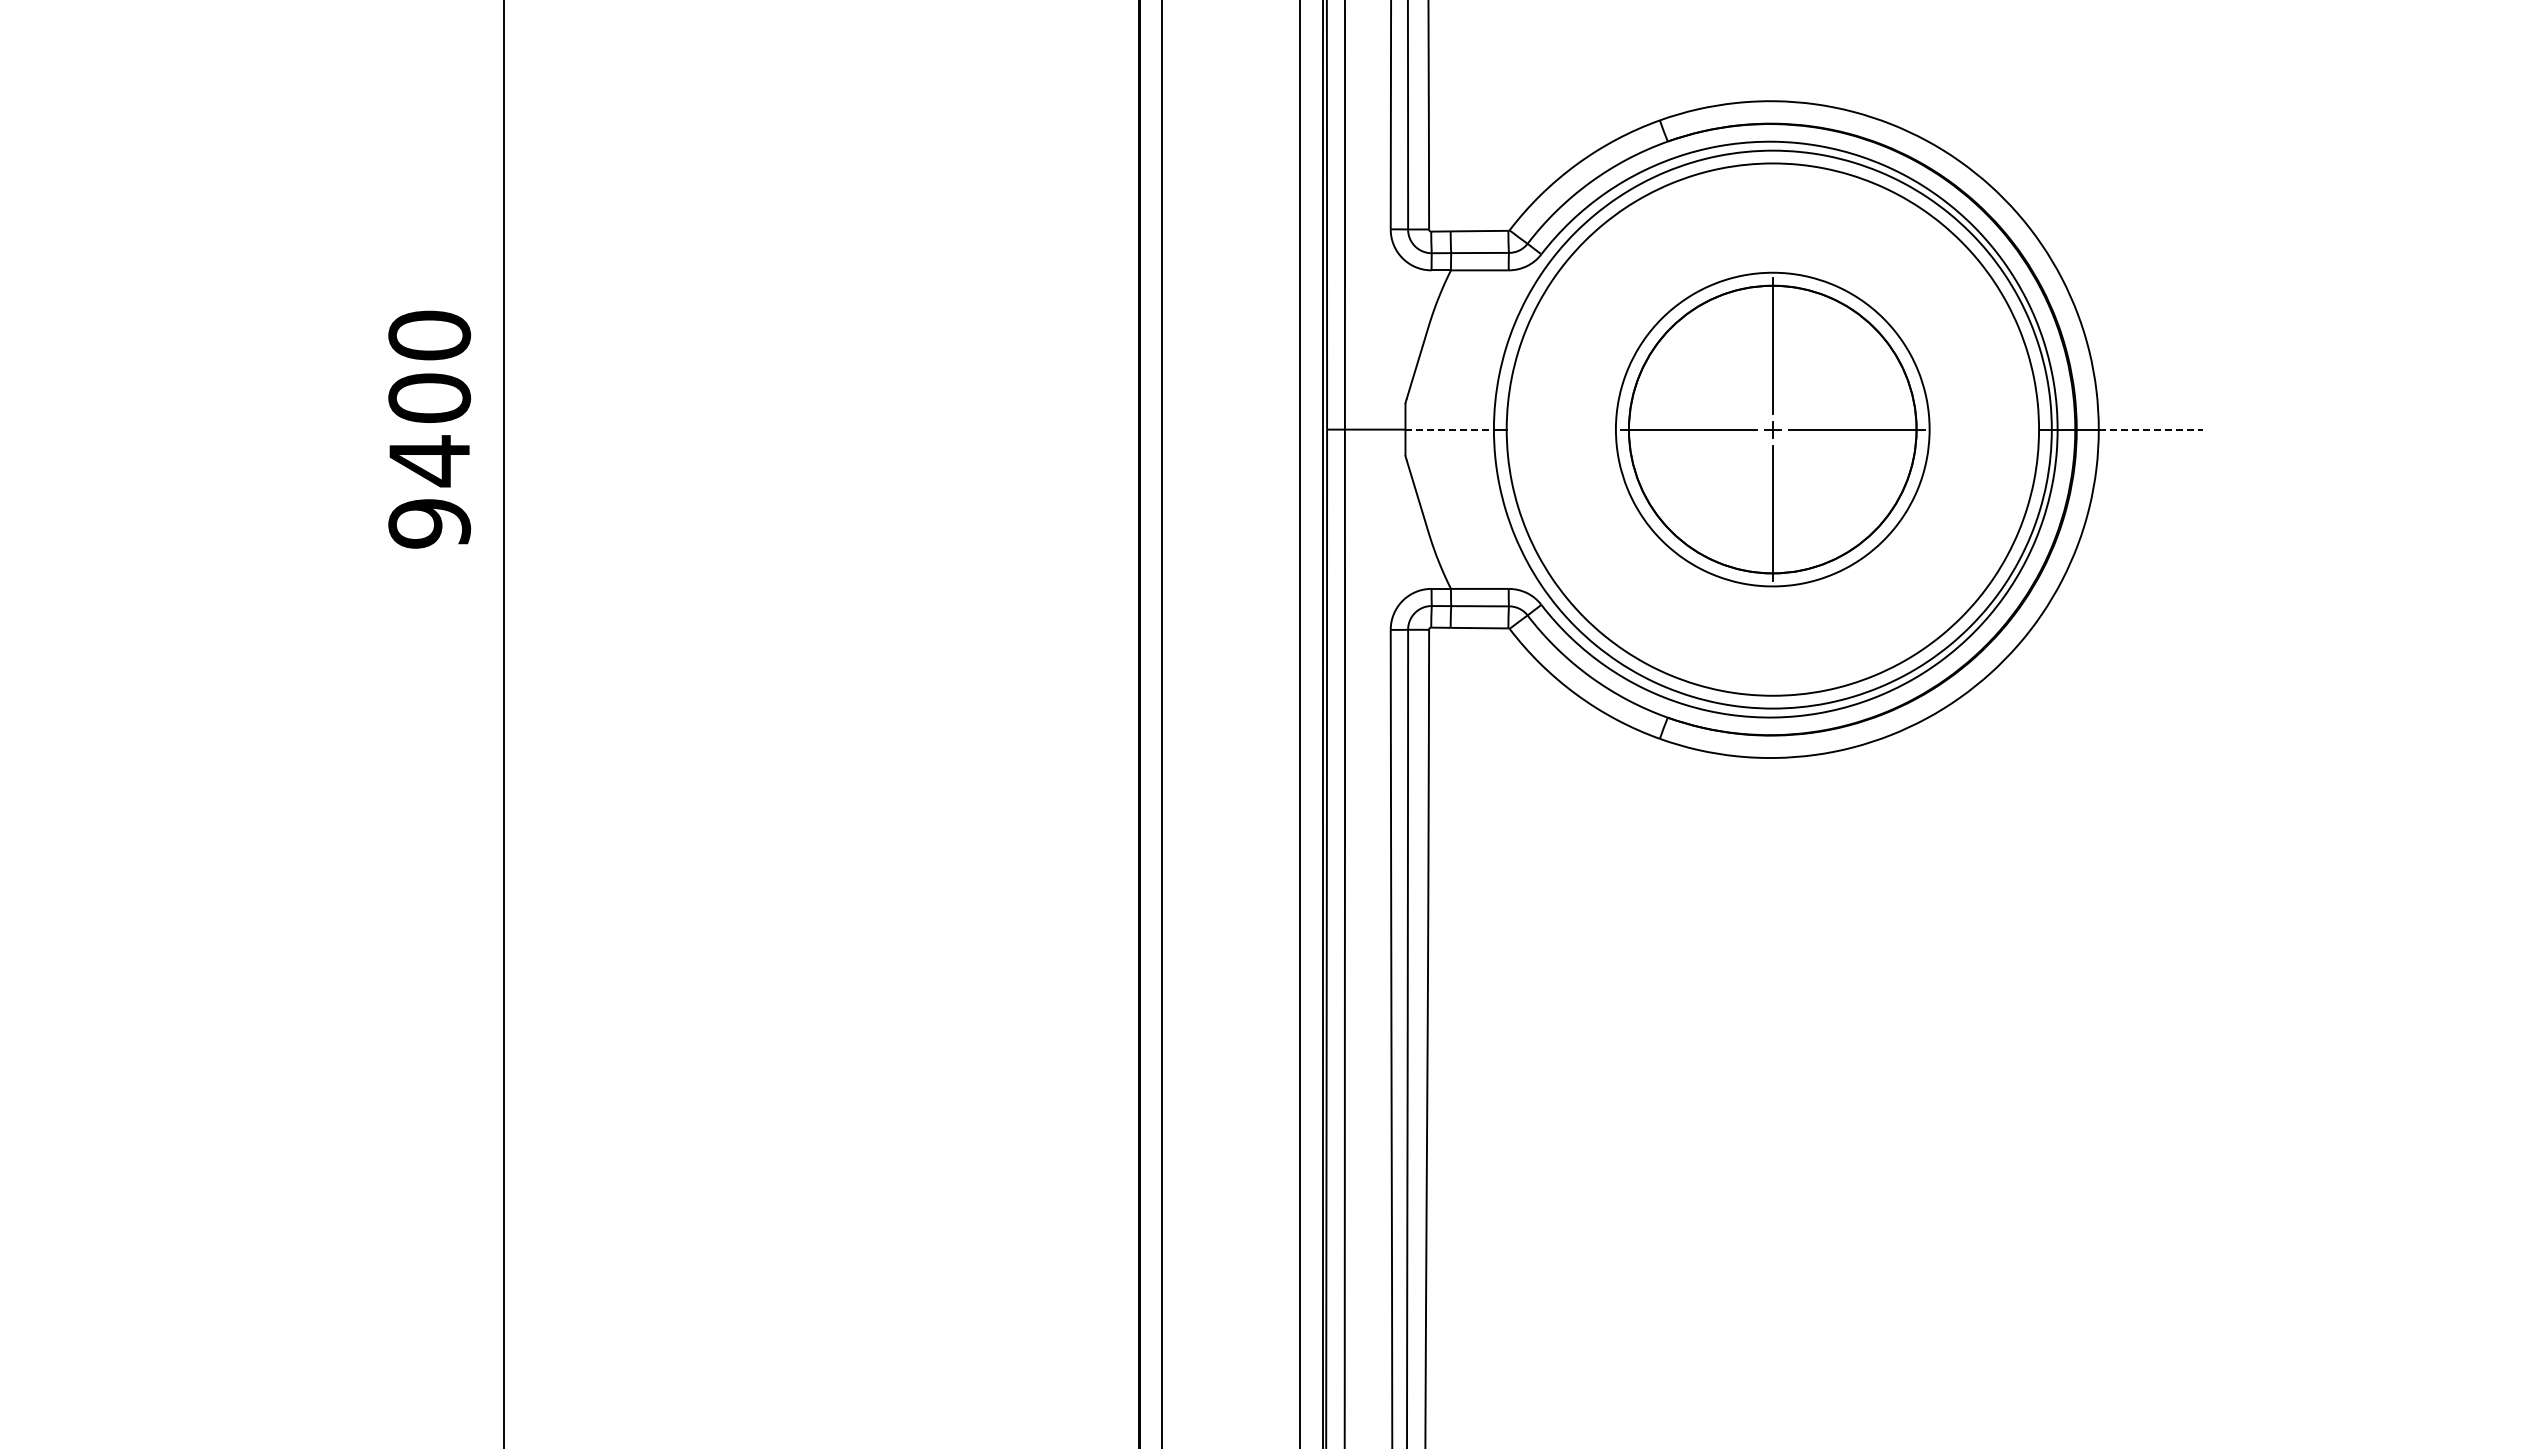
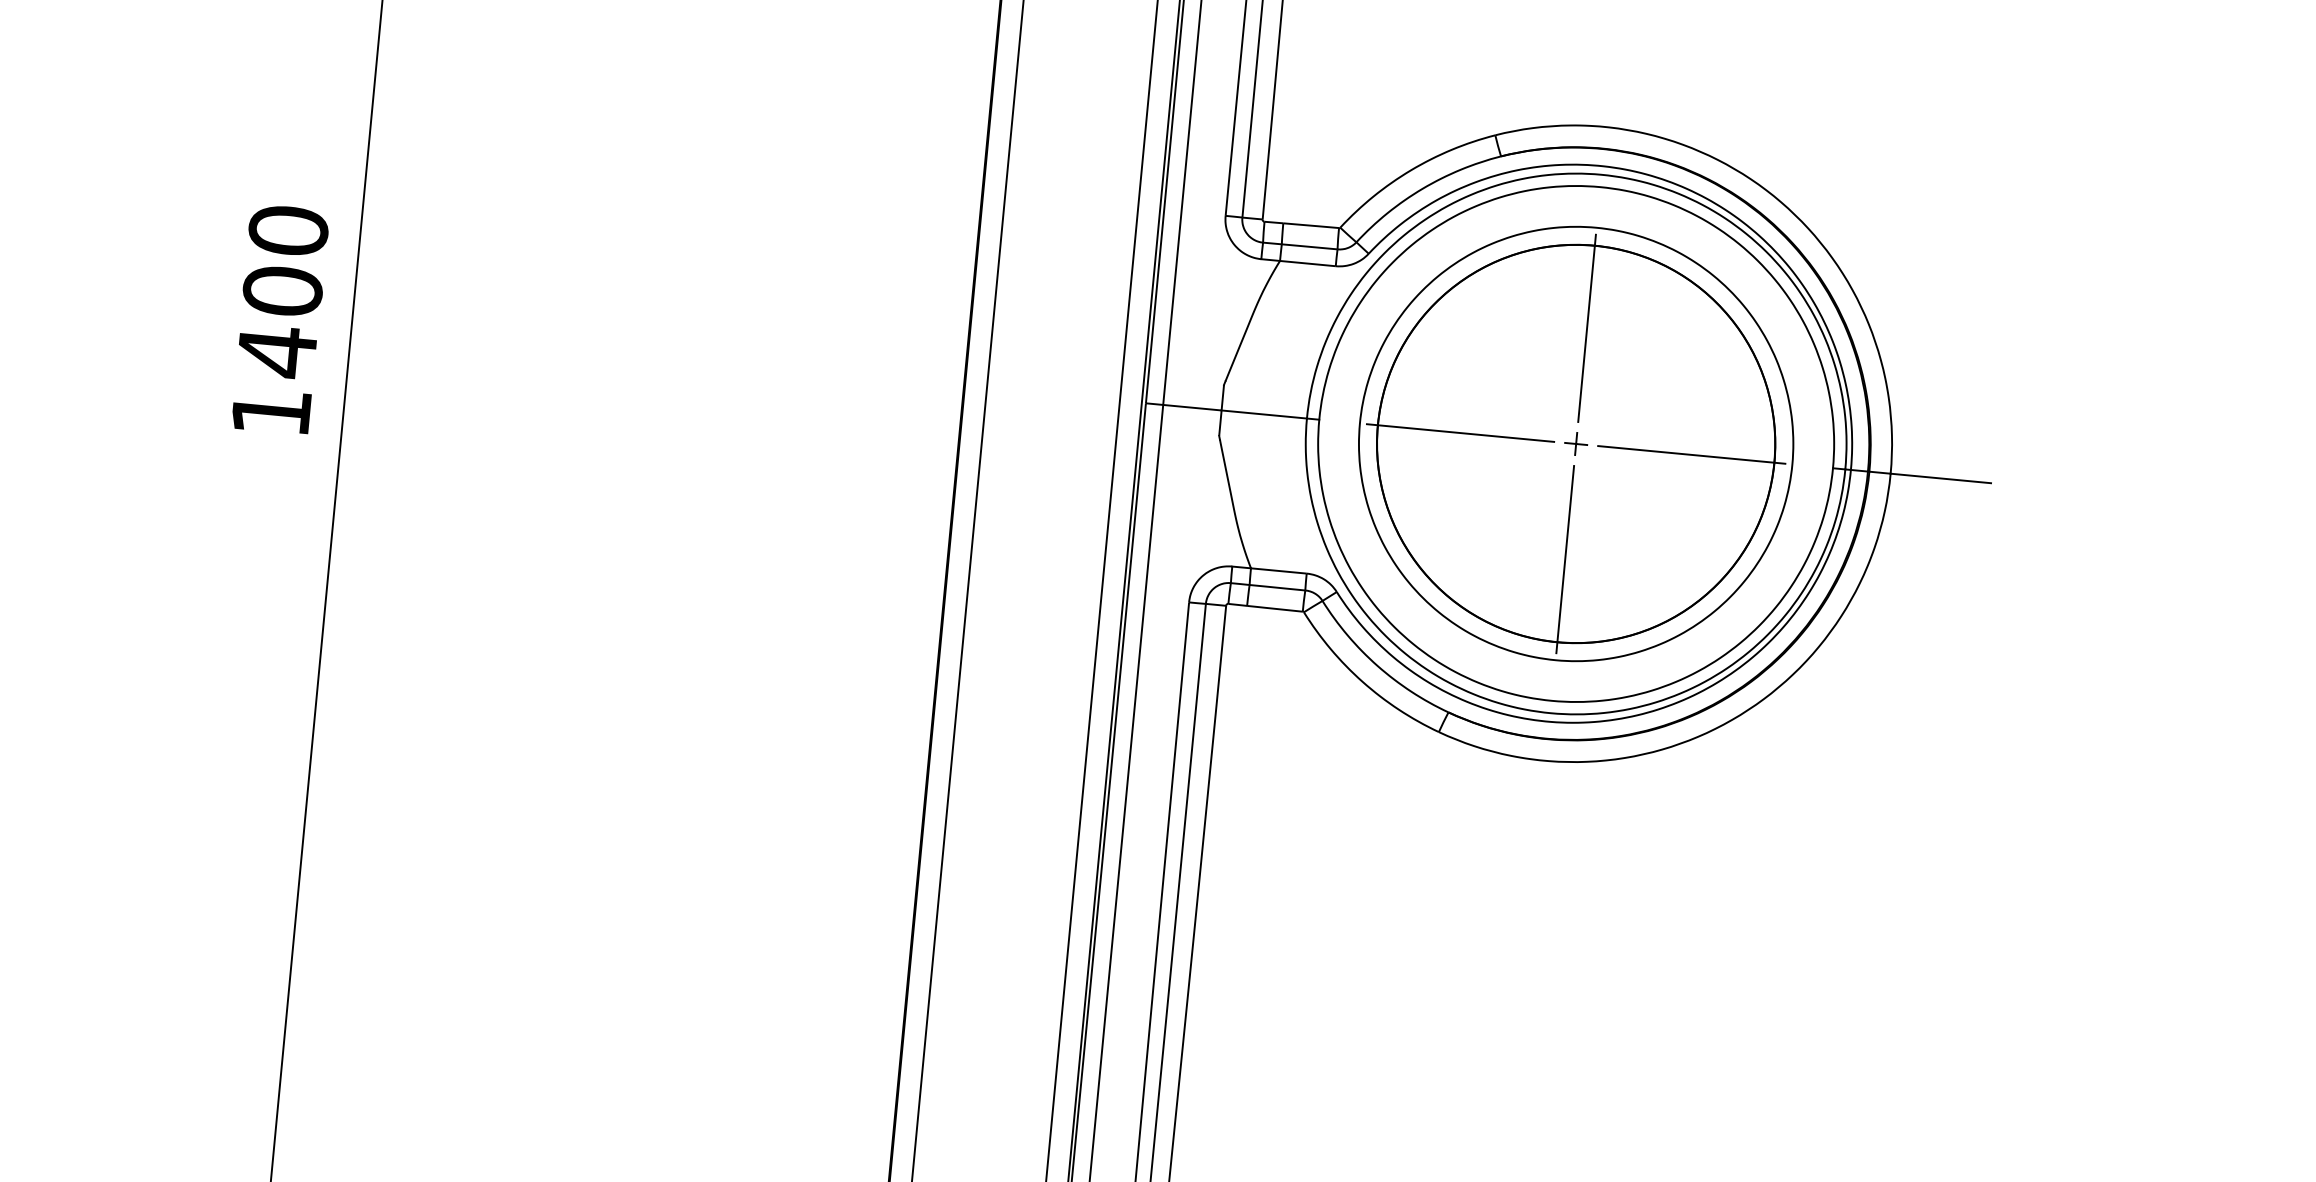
line: (1450, 429) -> (1265, 414), dashed -> solid
part: (1772, 429) -> (1575, 443), size x1.43
line: (2151, 429) -> (1941, 478), dashed -> solid
text: (429, 523) -> (271, 412), 9400 -> 1400

